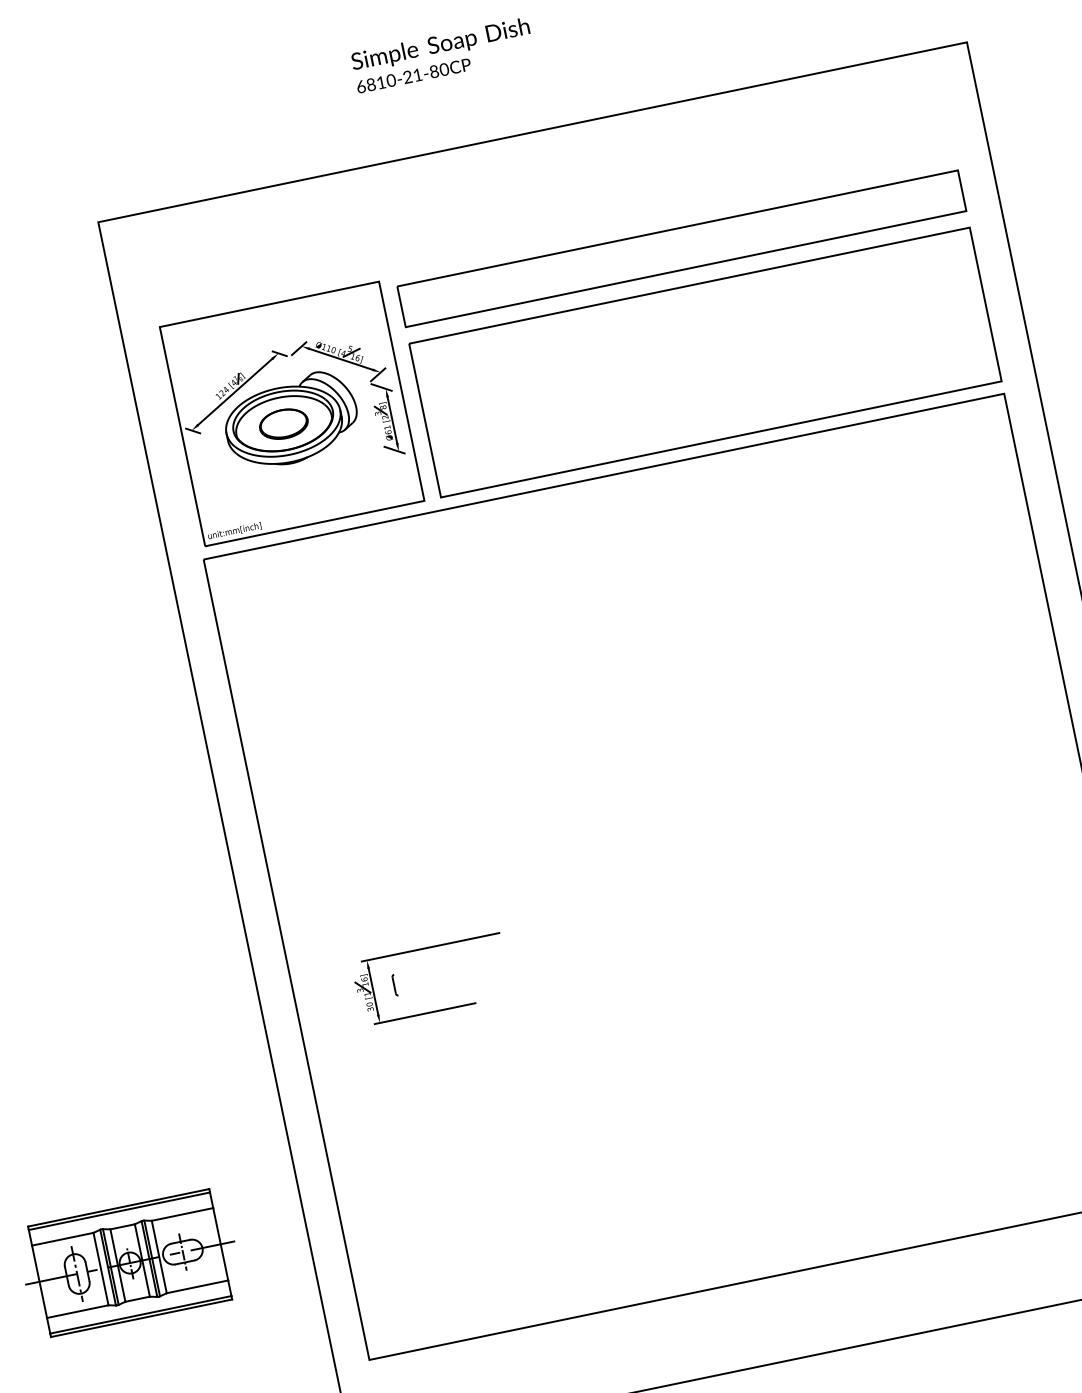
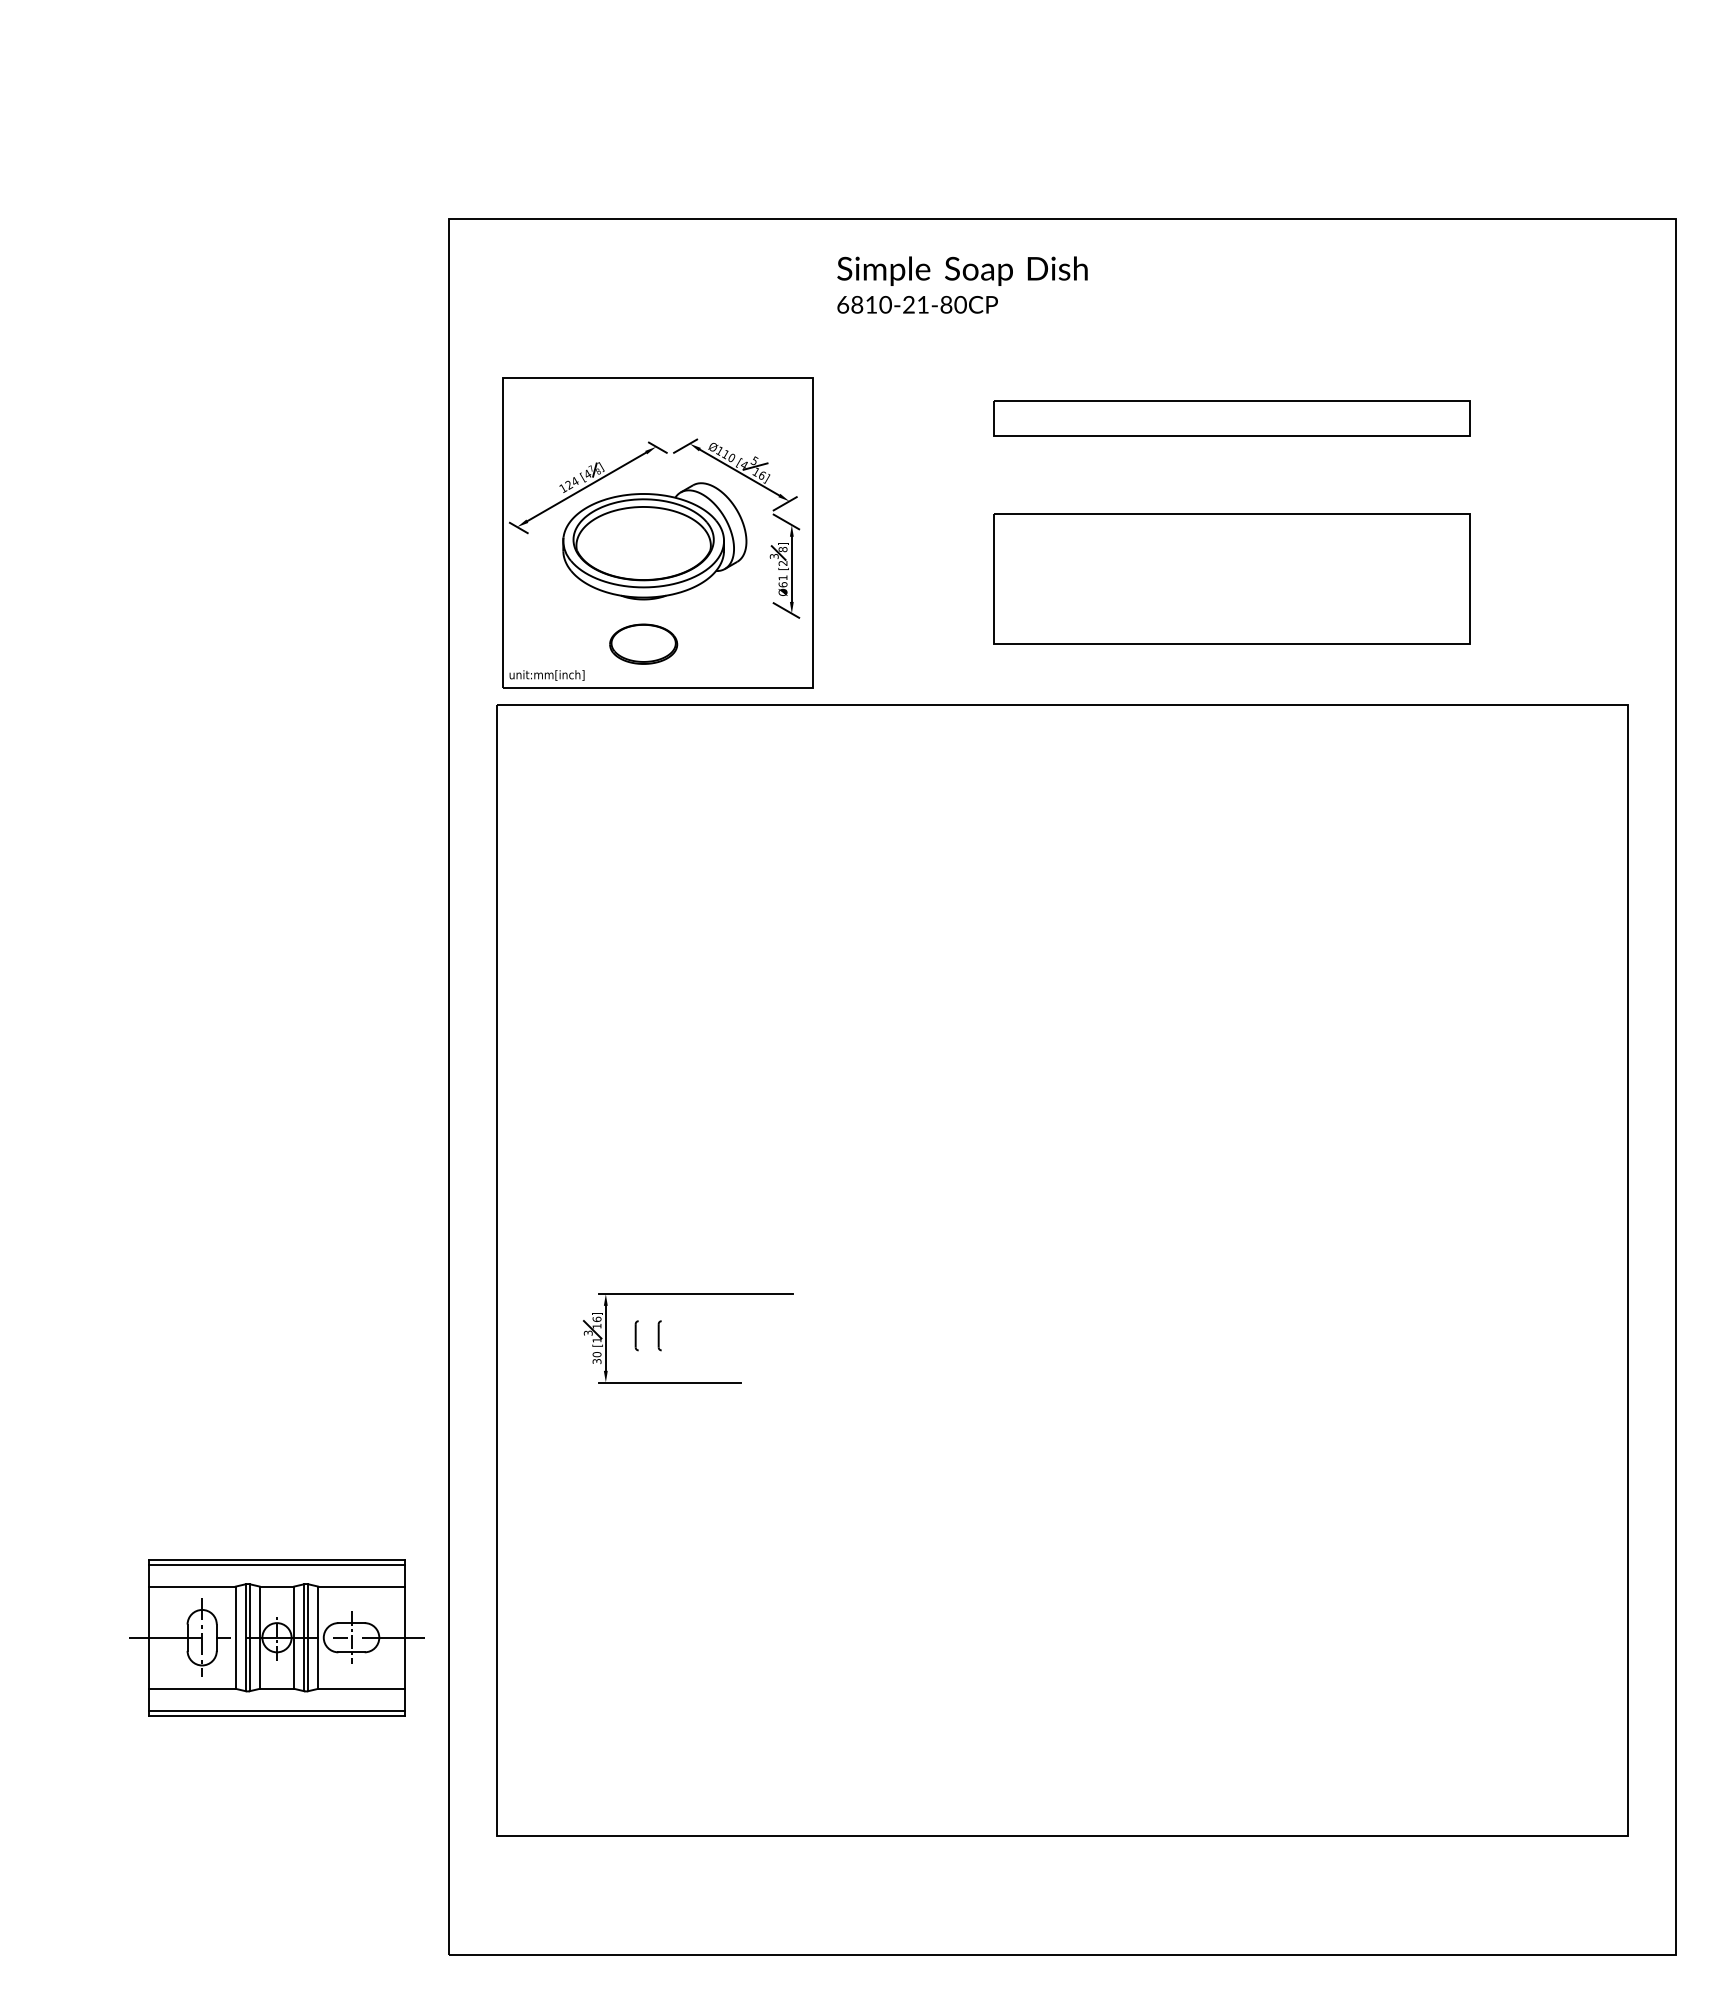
text: (442, 54) -> (962, 284), moved
part: (681, 249) -> (1231, 418), size x0.6
part: (704, 362) -> (1231, 578), size x0.6
part: (283, 423) -> (643, 643), moved
line: (411, 981) -> (659, 1335), added
part: (129, 1262) -> (276, 1637), moved

